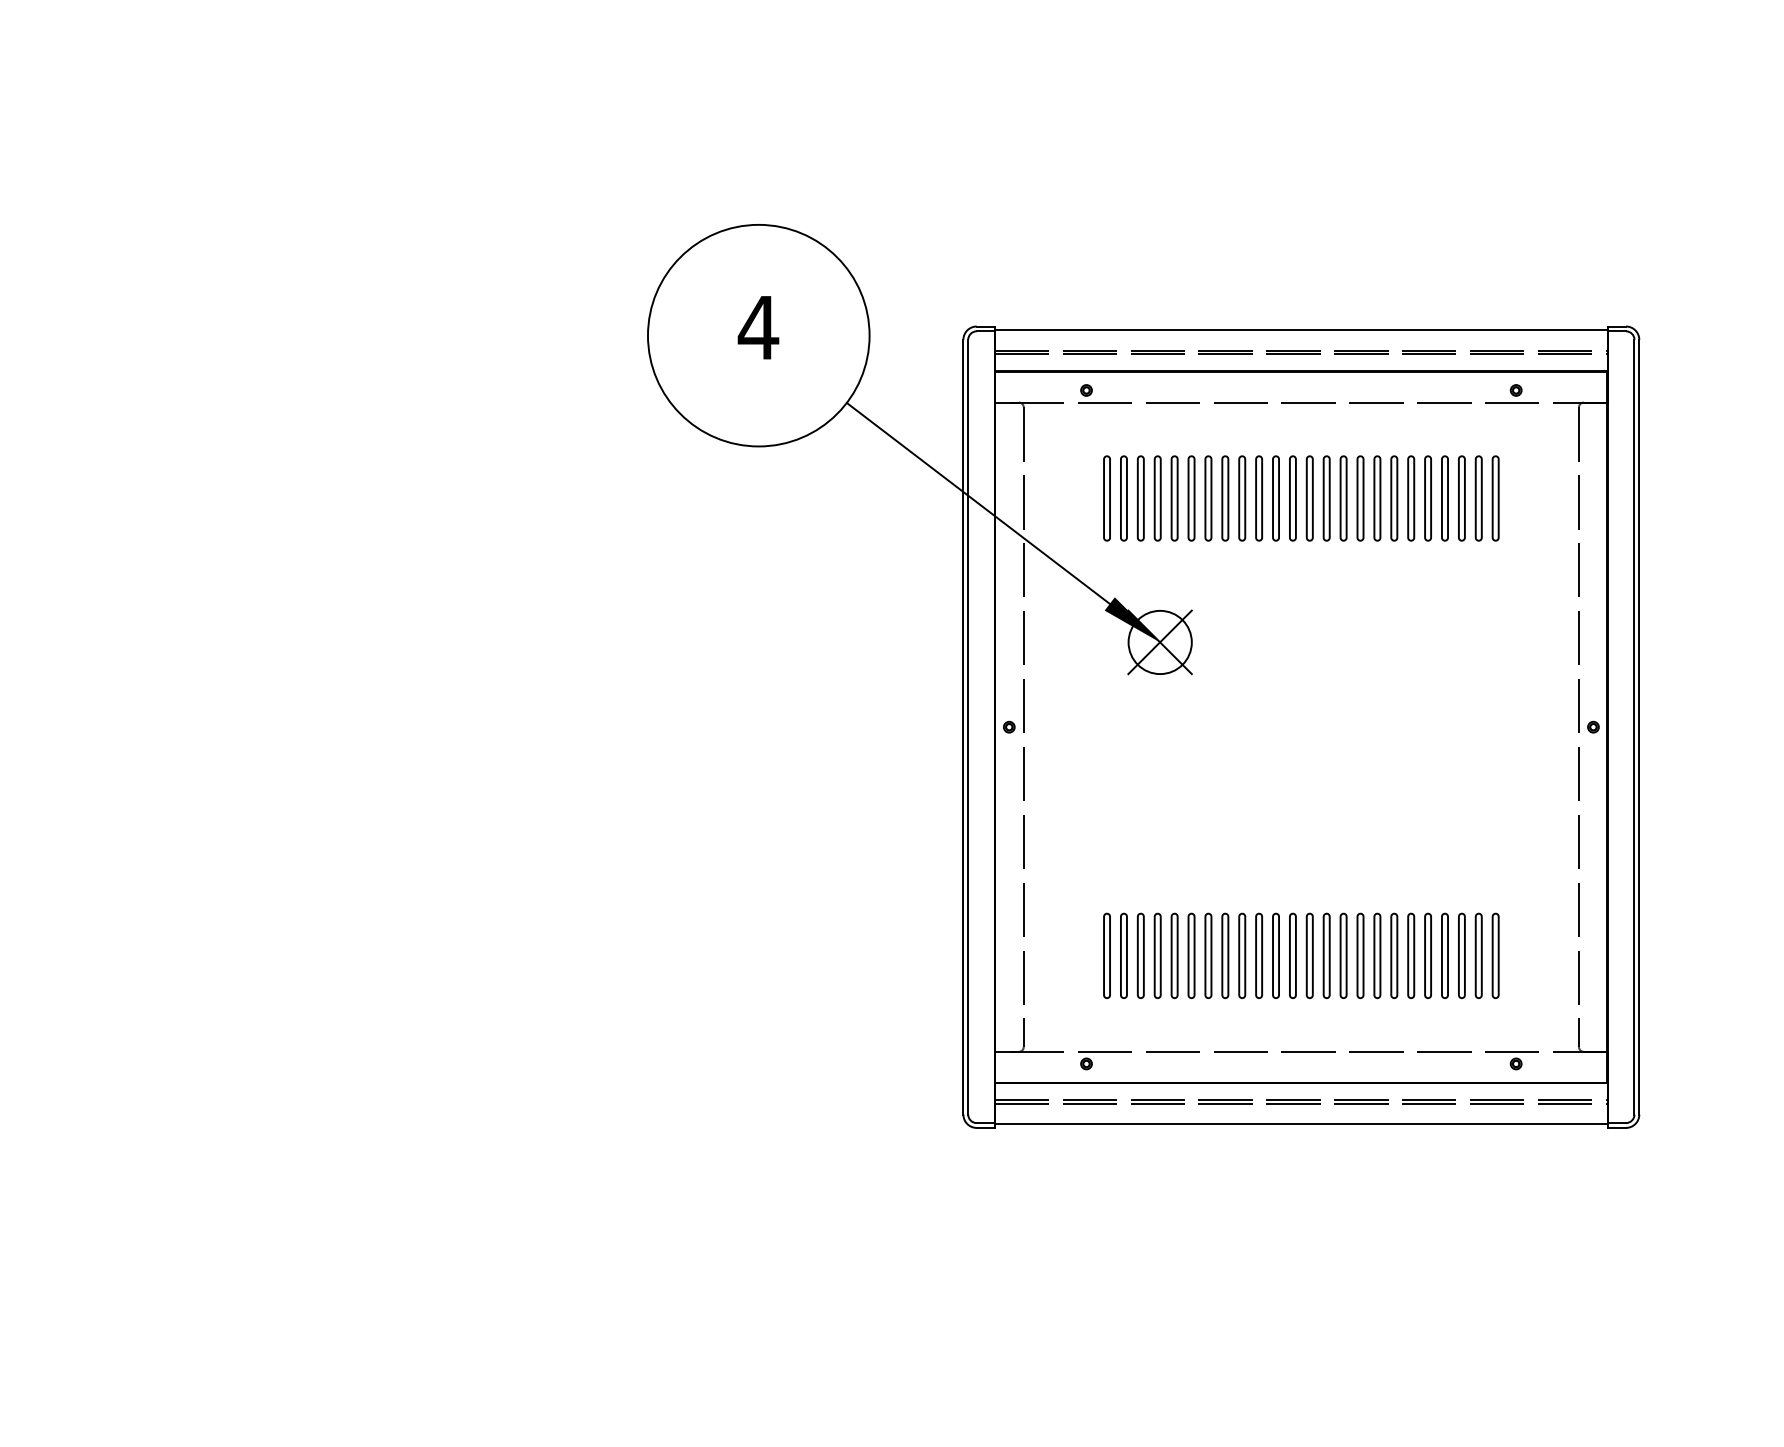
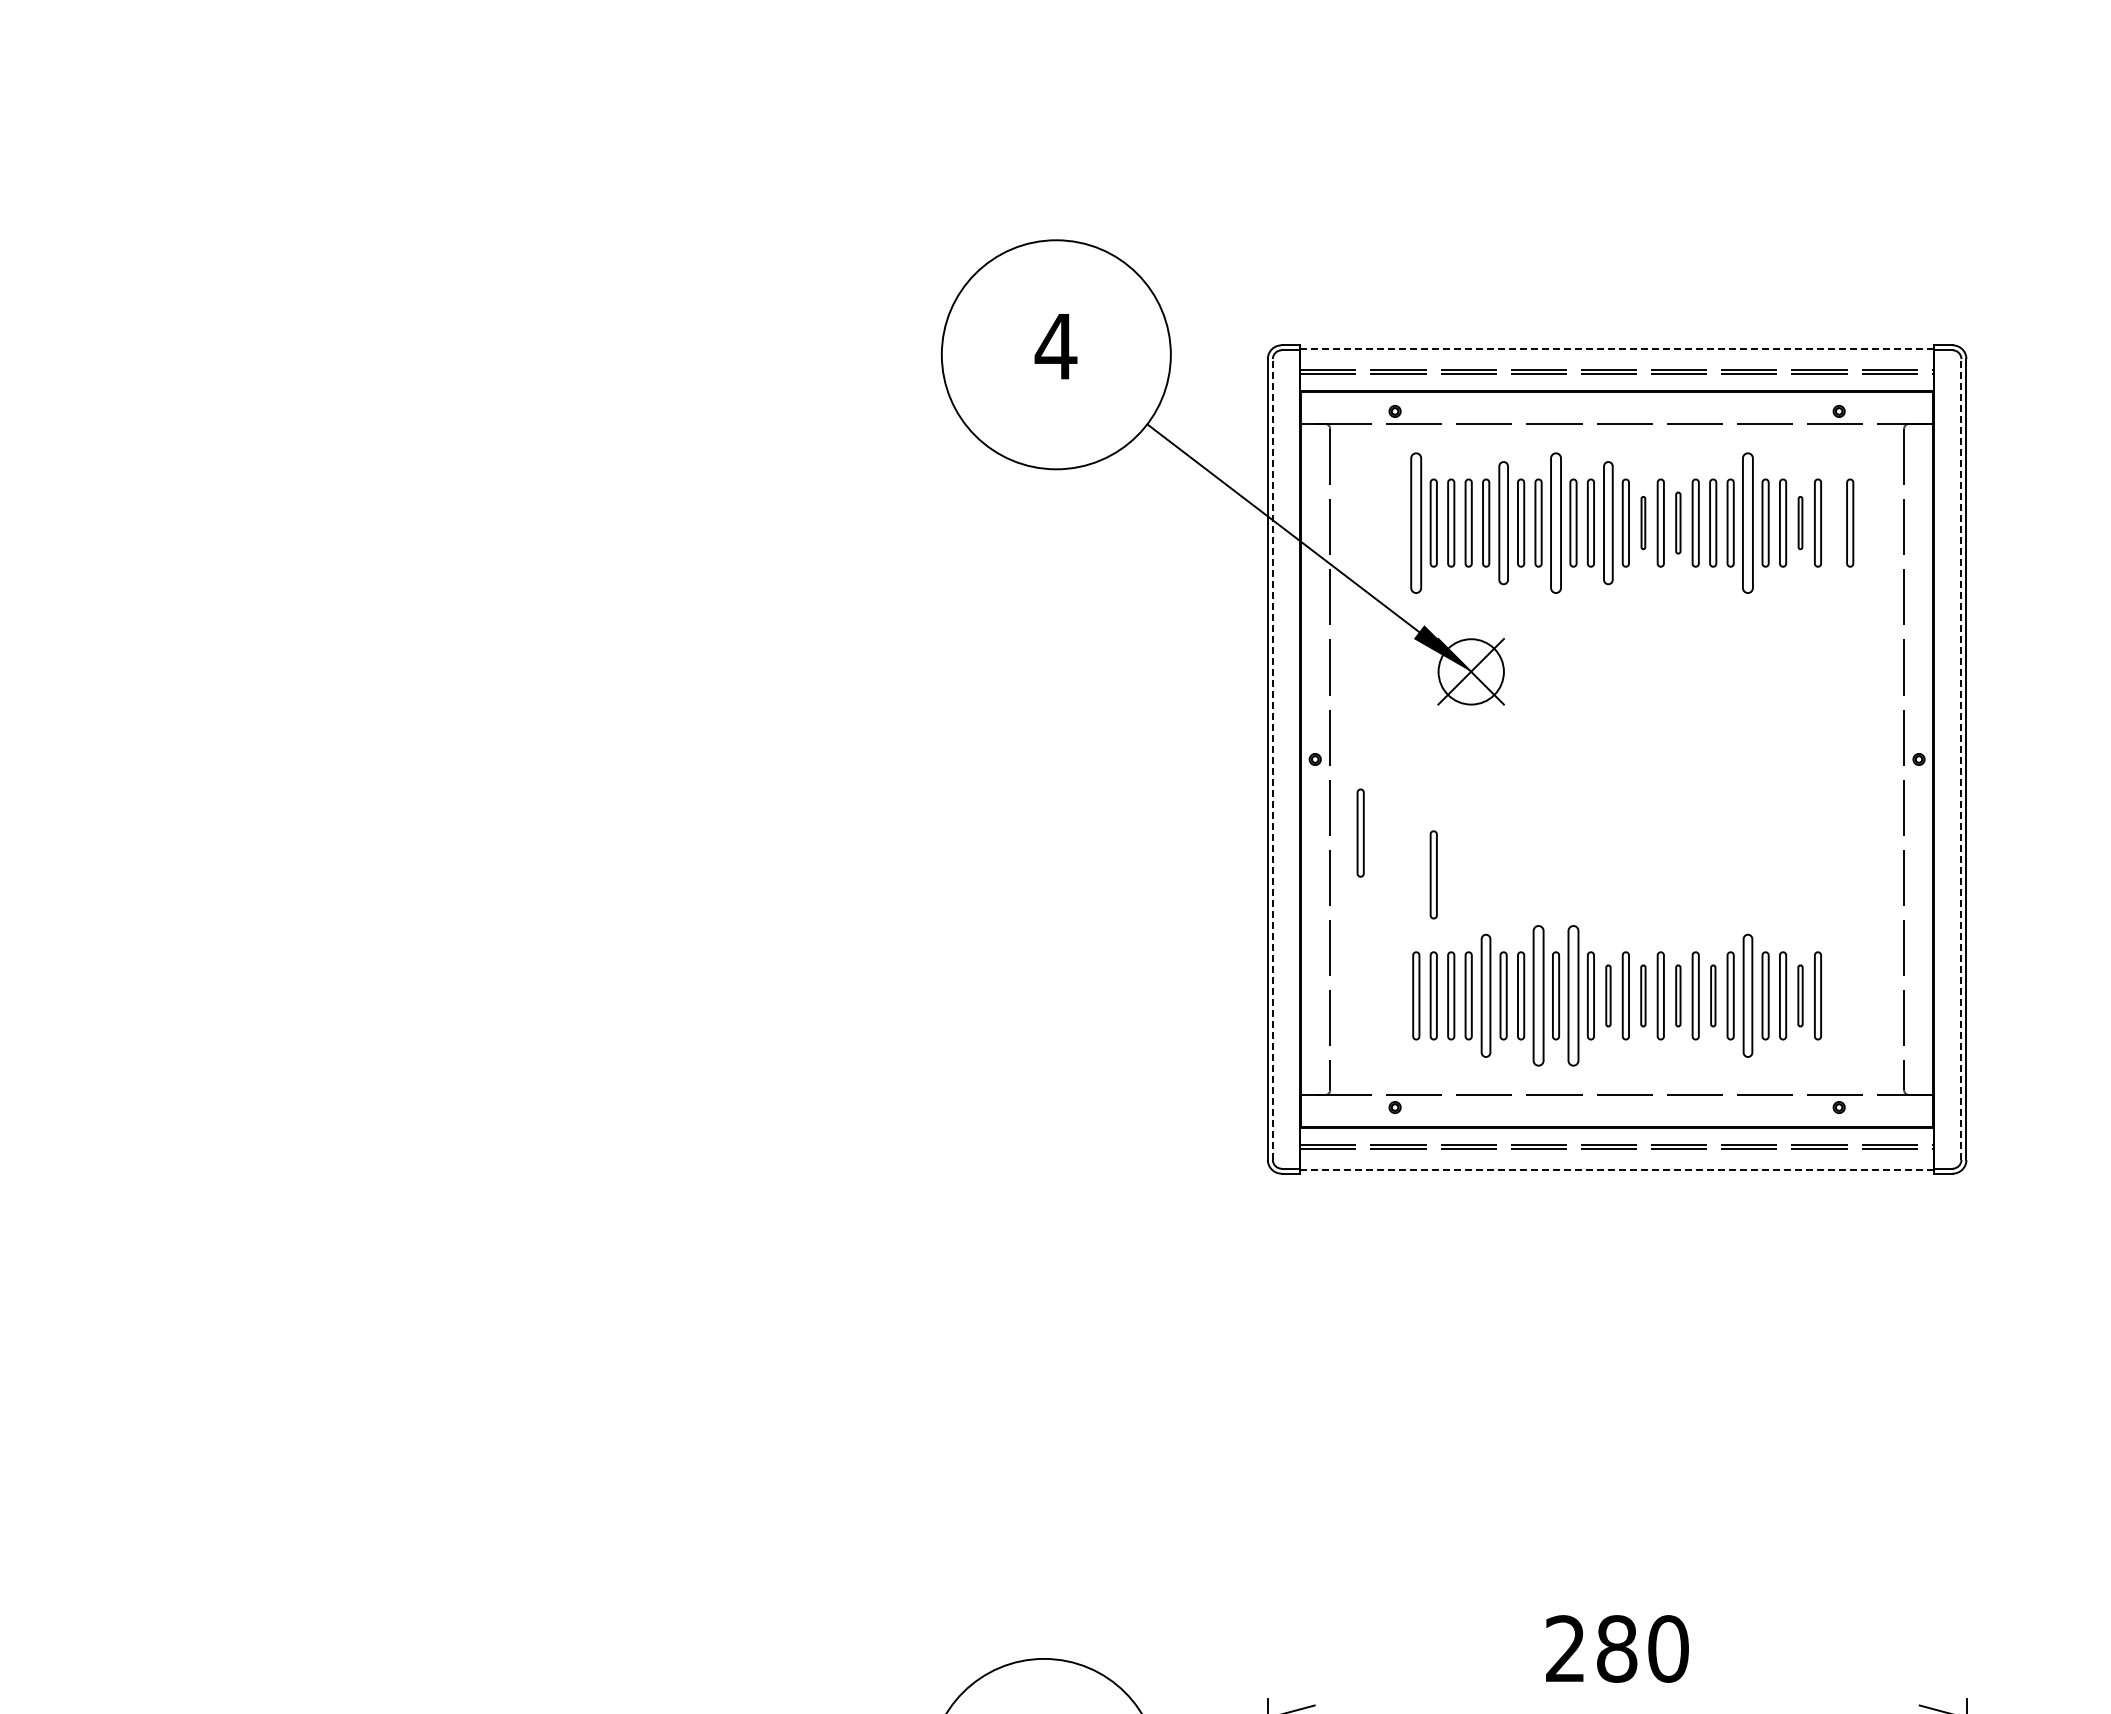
line: (1301, 330) -> (1617, 349), solid -> dashed
part: (1107, 497) -> (1416, 522), size x1.6
part: (1191, 497) -> (1503, 522), size x1.4
part: (1241, 497) -> (1555, 522), size x1.6
part: (1292, 497) -> (1608, 522), size x1.4
part: (1326, 497) -> (1643, 522), size x0.6
part: (1360, 497) -> (1678, 522), size x0.7
part: (1428, 497) -> (1748, 522), size x1.6
part: (1478, 497) -> (1800, 522), size x0.6
part: (1527, 497) -> (1850, 522), added
line: (967, 727) -> (1272, 759), solid -> dashed
line: (1634, 727) -> (1961, 759), solid -> dashed
part: (1053, 797) -> (1360, 832), added
part: (1123, 838) -> (1433, 874), added
part: (1174, 955) -> (1486, 995), size x1.4
part: (1225, 955) -> (1538, 995), size x1.6
part: (1259, 955) -> (1573, 995), size x1.6
part: (1292, 955) -> (1608, 995), size x0.7
part: (1326, 955) -> (1643, 995), size x0.7
part: (1360, 955) -> (1678, 995), size x0.7
part: (1394, 955) -> (1713, 995), size x0.7
part: (1428, 955) -> (1748, 995), size x1.4
part: (1478, 955) -> (1800, 995), size x0.7
line: (1301, 1123) -> (1617, 1169), solid -> dashed

